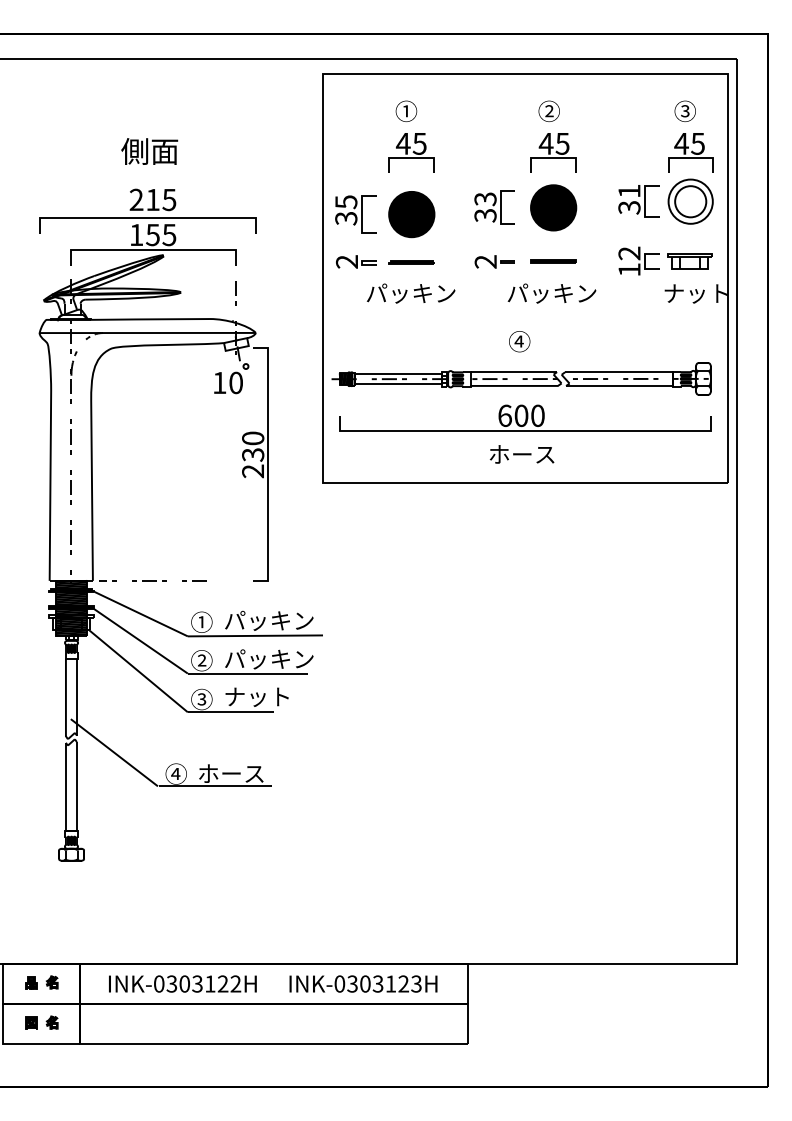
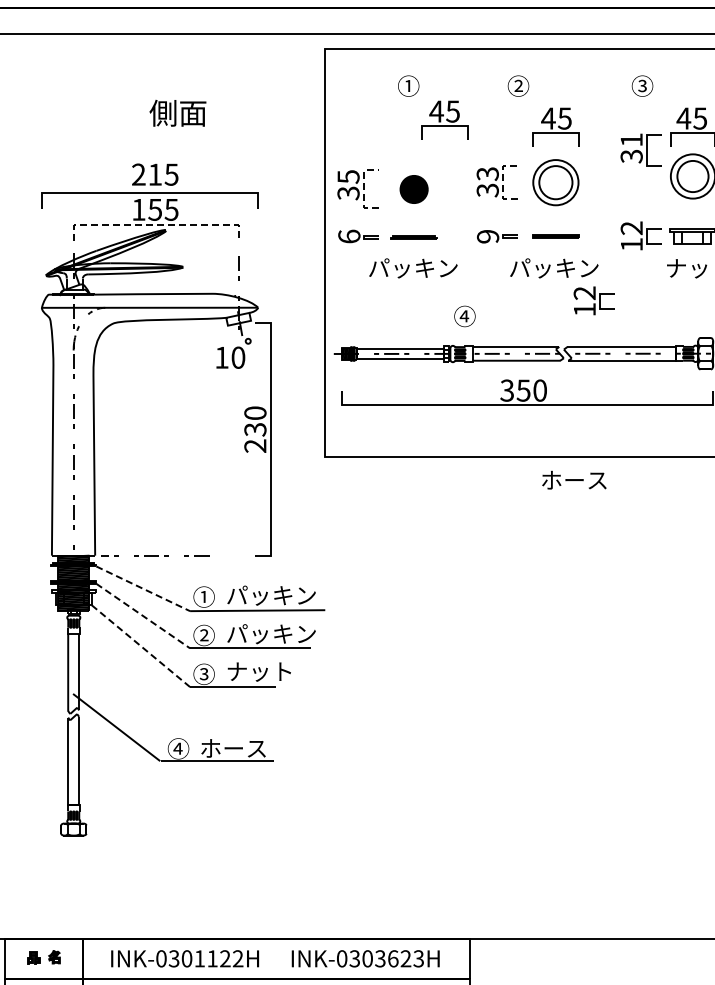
text: (548, 110) -> (517, 85), moved
text: (684, 110) -> (641, 85), moved
text: (149, 151) -> (177, 113), moved
part: (411, 152) -> (444, 120), moved
part: (638, 201) -> (640, 150), moved
line: (500, 207) -> (502, 182), solid -> dashed
fill: (553, 207) -> (555, 182), removed
line: (361, 214) -> (363, 189), solid -> dashed
part: (411, 214) -> (413, 189), size x0.6
line: (153, 250) -> (155, 225), solid -> dashed
text: (346, 261) -> (348, 236), 2 -> 6
text: (485, 261) -> (487, 236), 2 -> 9
part: (591, 325) -> (593, 300), added
text: (519, 341) -> (464, 316), moved
text: (513, 415) -> (515, 390), 600 -> 350
text: (522, 454) -> (574, 480), moved
line: (140, 614) -> (142, 589), solid -> dashed
line: (140, 641) -> (142, 616), solid -> dashed
line: (138, 671) -> (140, 646), solid -> dashed
text: (197, 983) -> (199, 958), INK-0303122H -> INK-0301122H
text: (391, 983) -> (393, 958), INK-0303123H -> INK-0303623H

